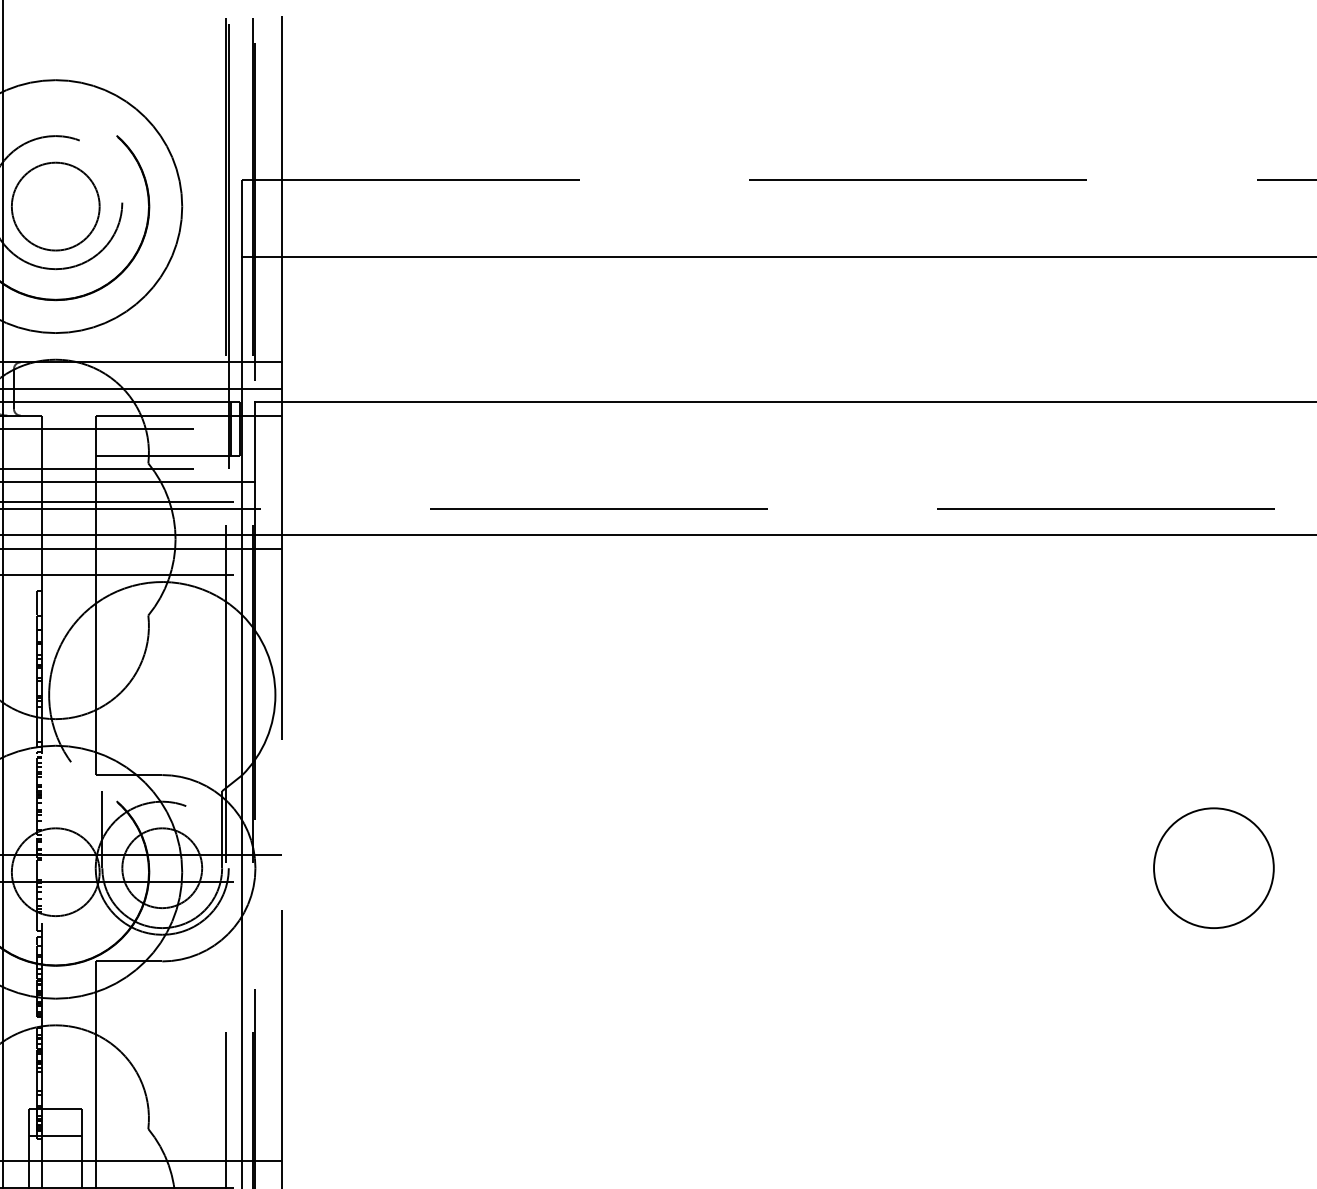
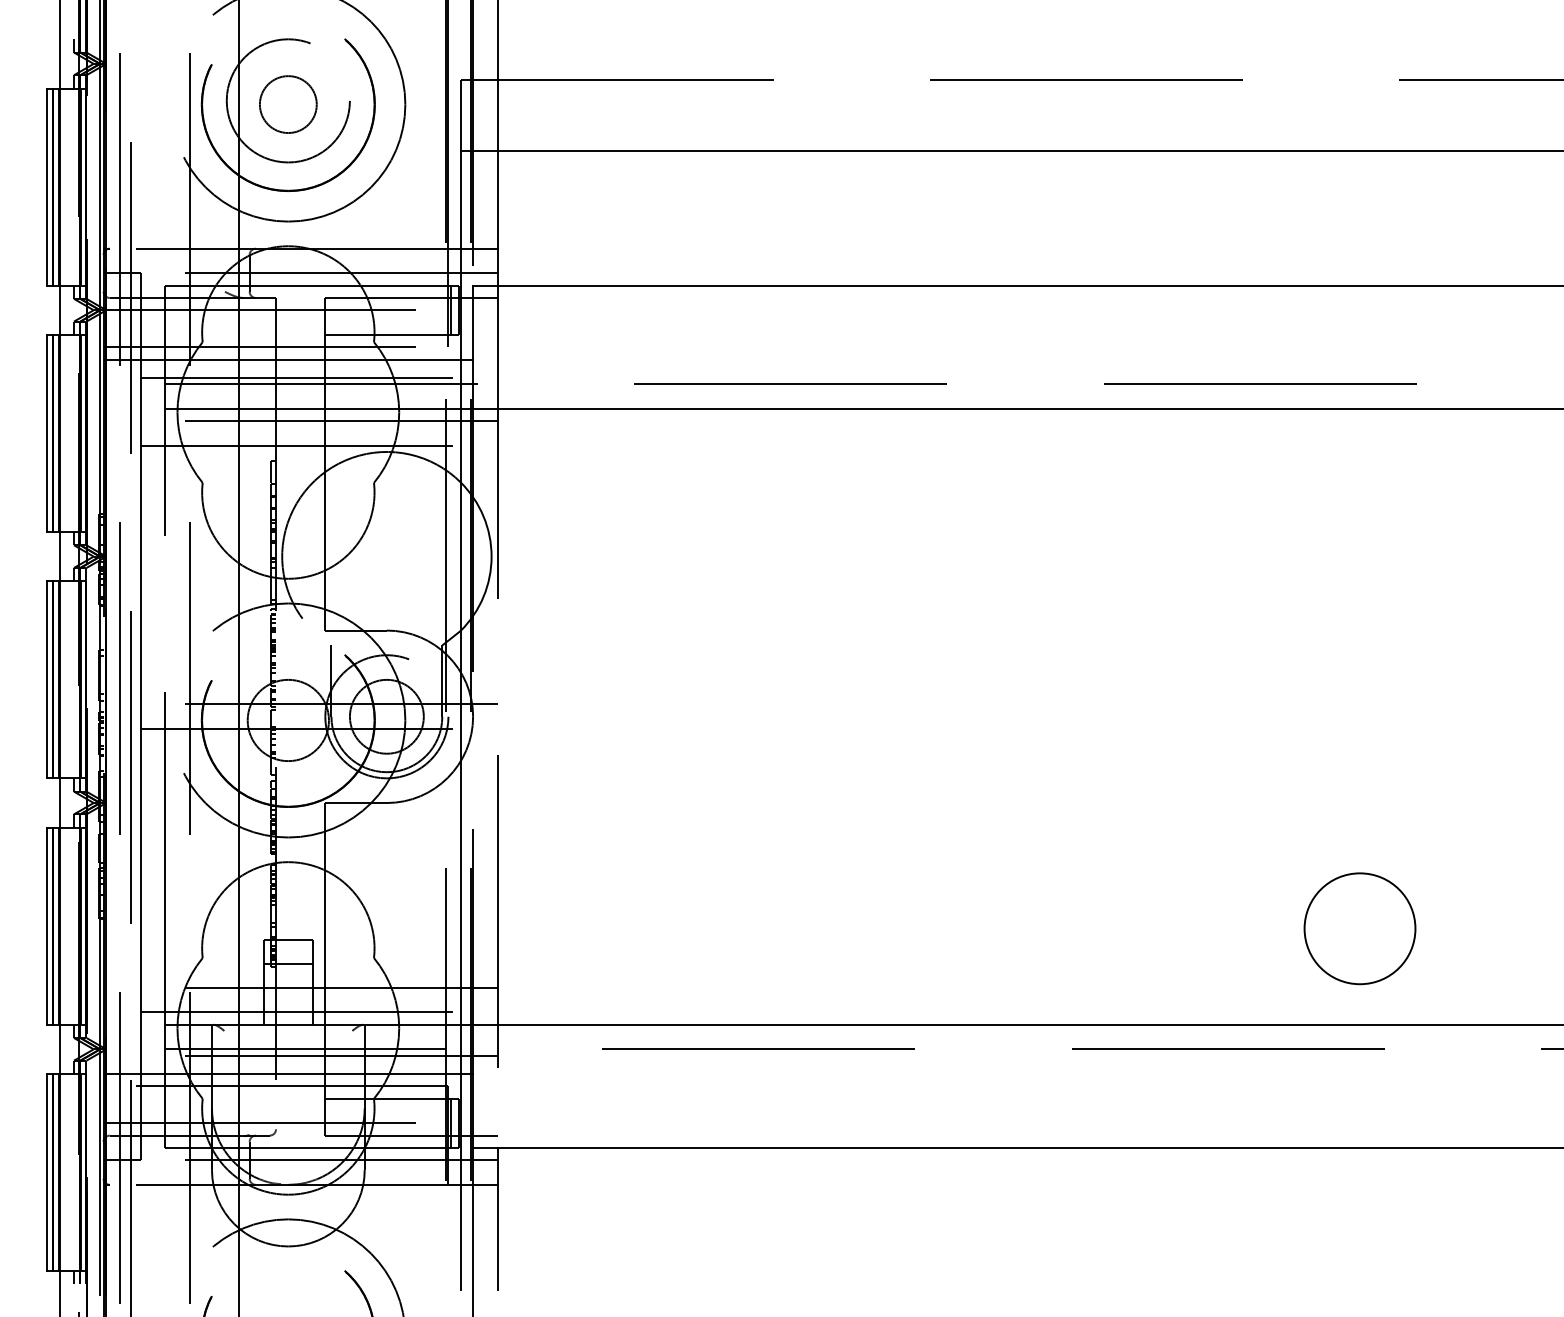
circle: (55, 206) -> (288, 104), size x0.7
circle: (1213, 867) -> (1359, 928), moved

